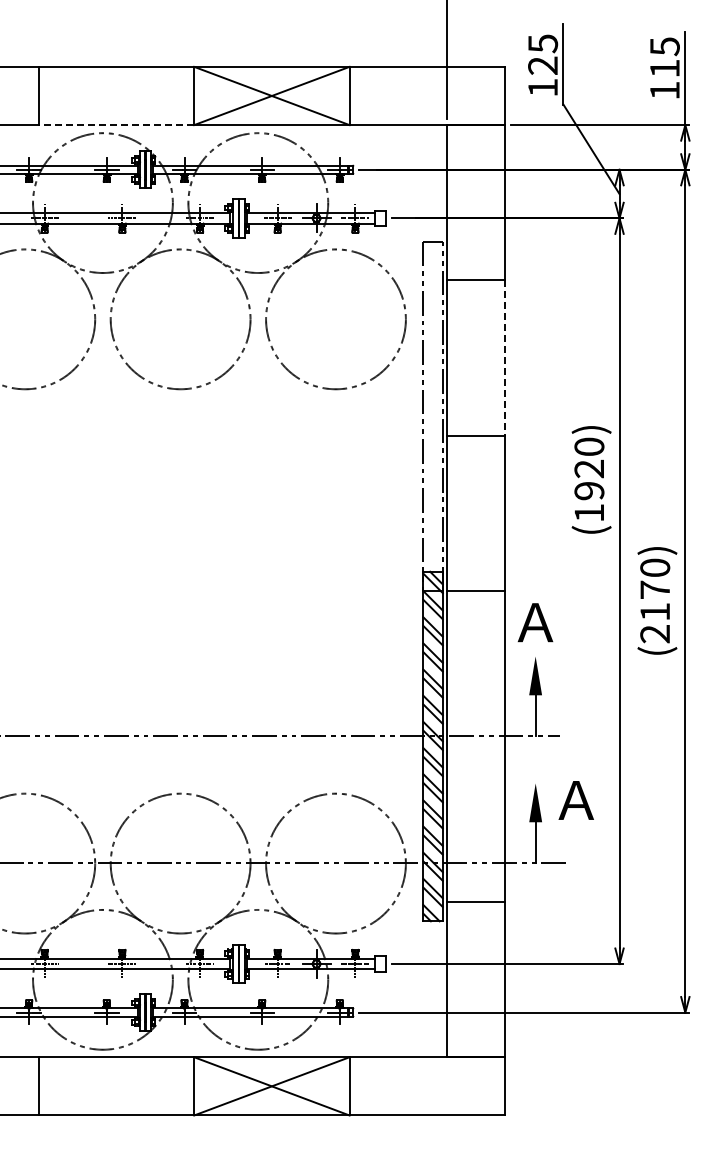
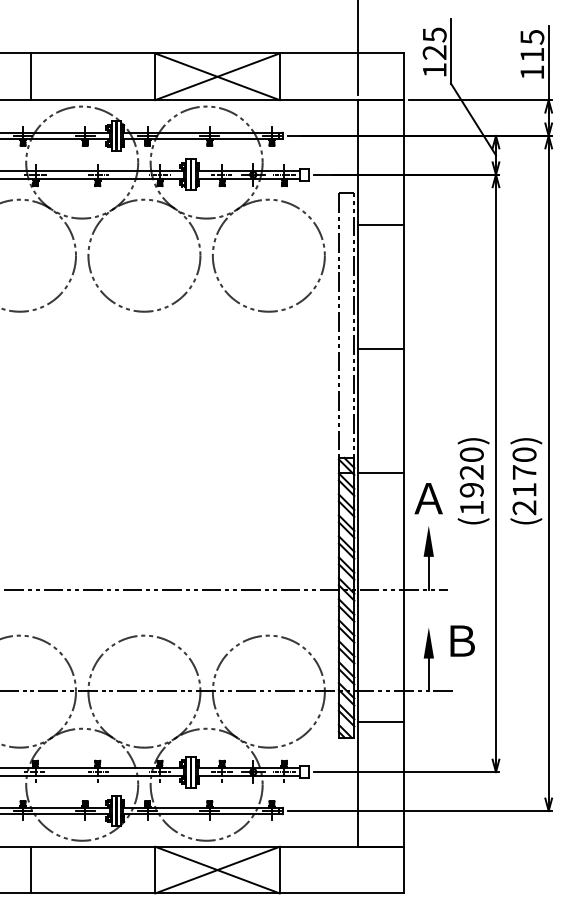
line: (116, 125) -> (93, 100), dashed -> solid
line: (504, 358) -> (403, 287), dashed -> solid
text: (591, 479) -> (473, 480), moved
text: (575, 800) -> (460, 641), Ａ -> Ｂ

